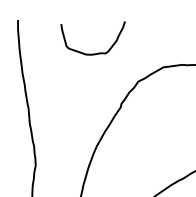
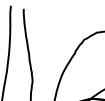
curve: (99, 51) -> (64, 24), removed

